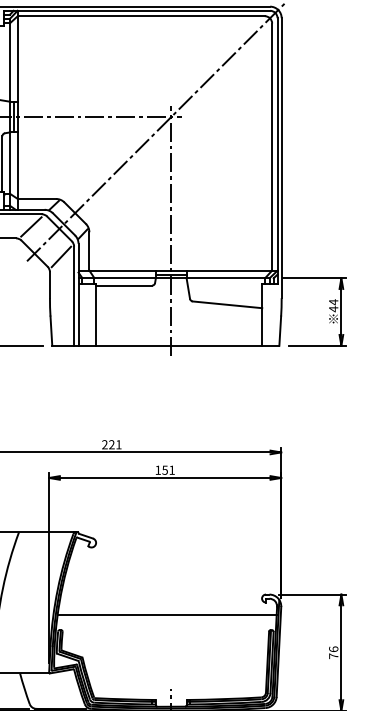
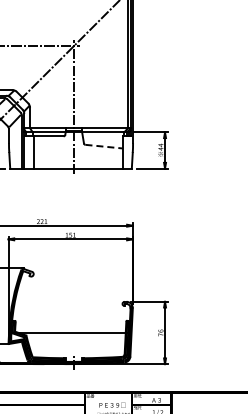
line: (228, 304) -> (104, 146), solid -> dashed
line: (166, 614) -> (71, 332), moved

